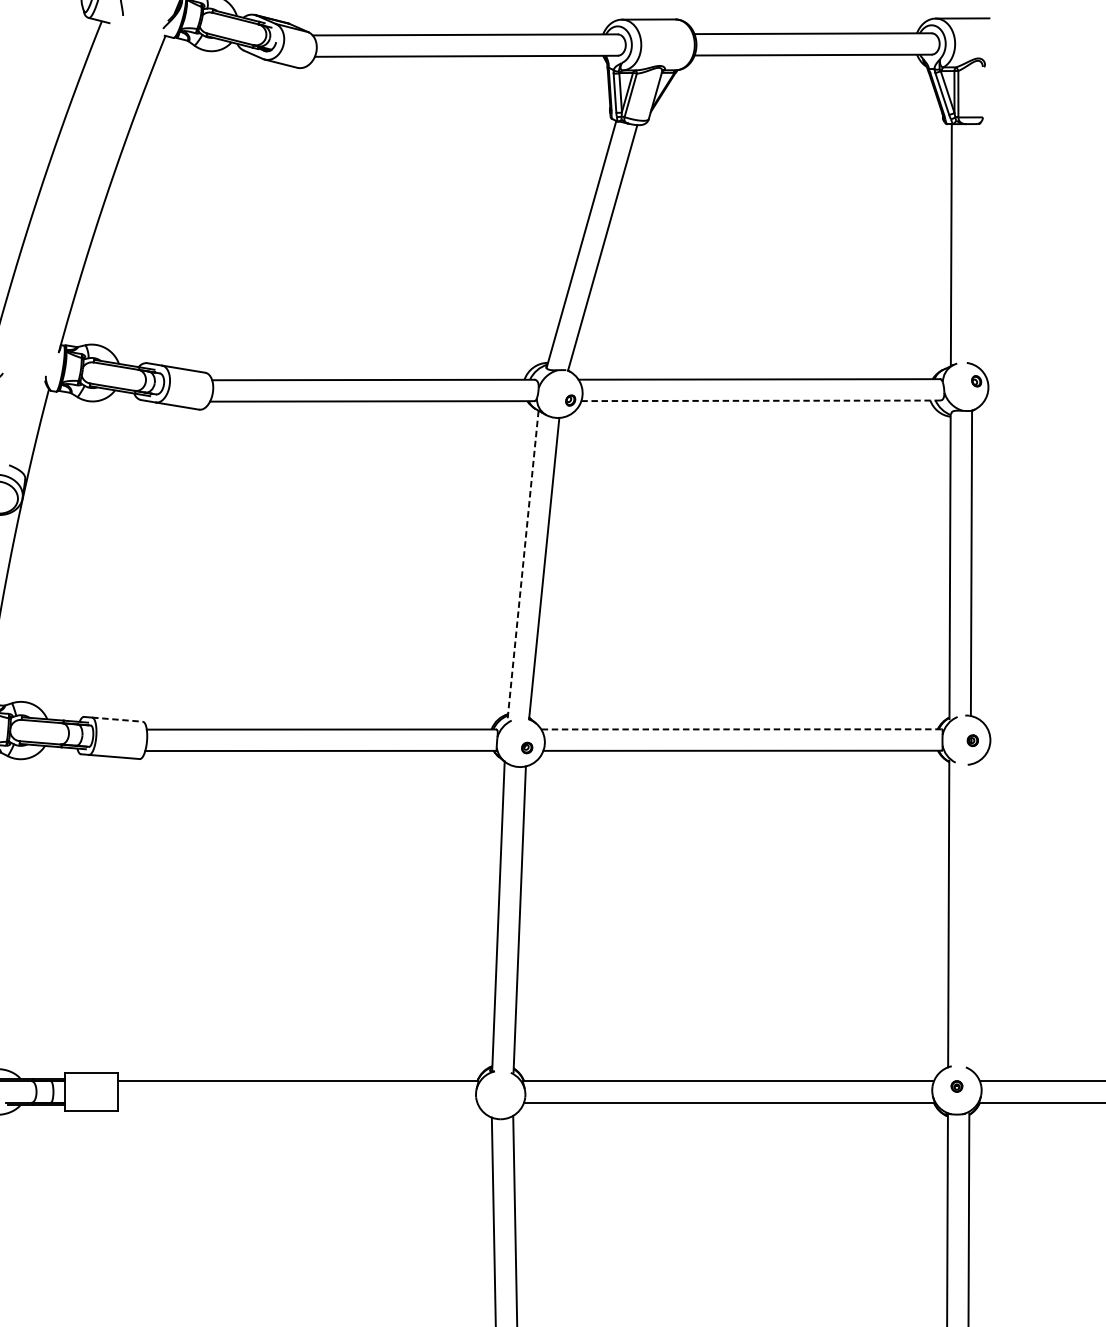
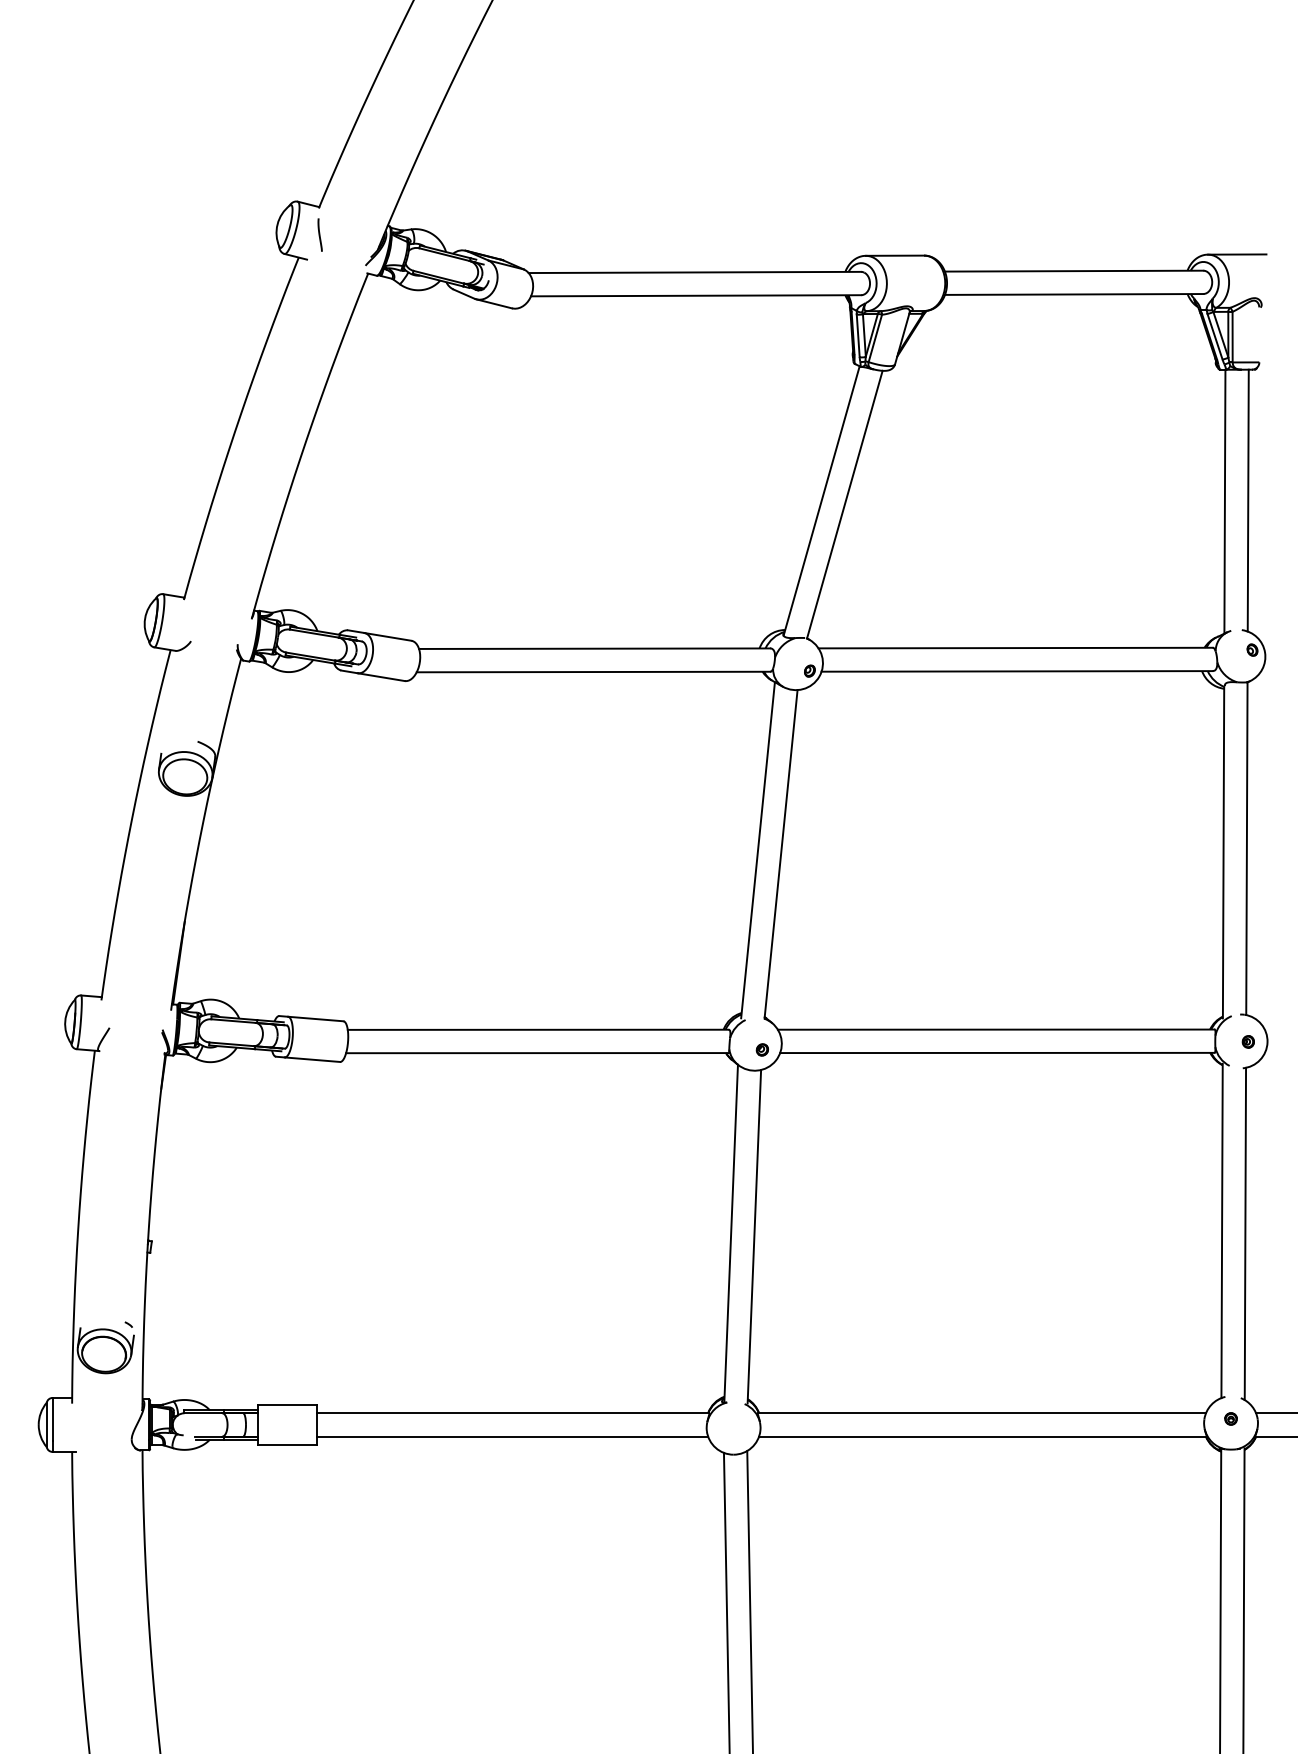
line: (972, 244) -> (1247, 500), added
line: (761, 400) -> (1017, 671), dashed -> solid
line: (523, 565) -> (758, 850), dashed -> solid
line: (117, 720) -> (315, 1019), dashed -> solid
line: (740, 729) -> (995, 1029), dashed -> solid
line: (970, 916) -> (1245, 1233), added
line: (297, 1102) -> (512, 1436), added

